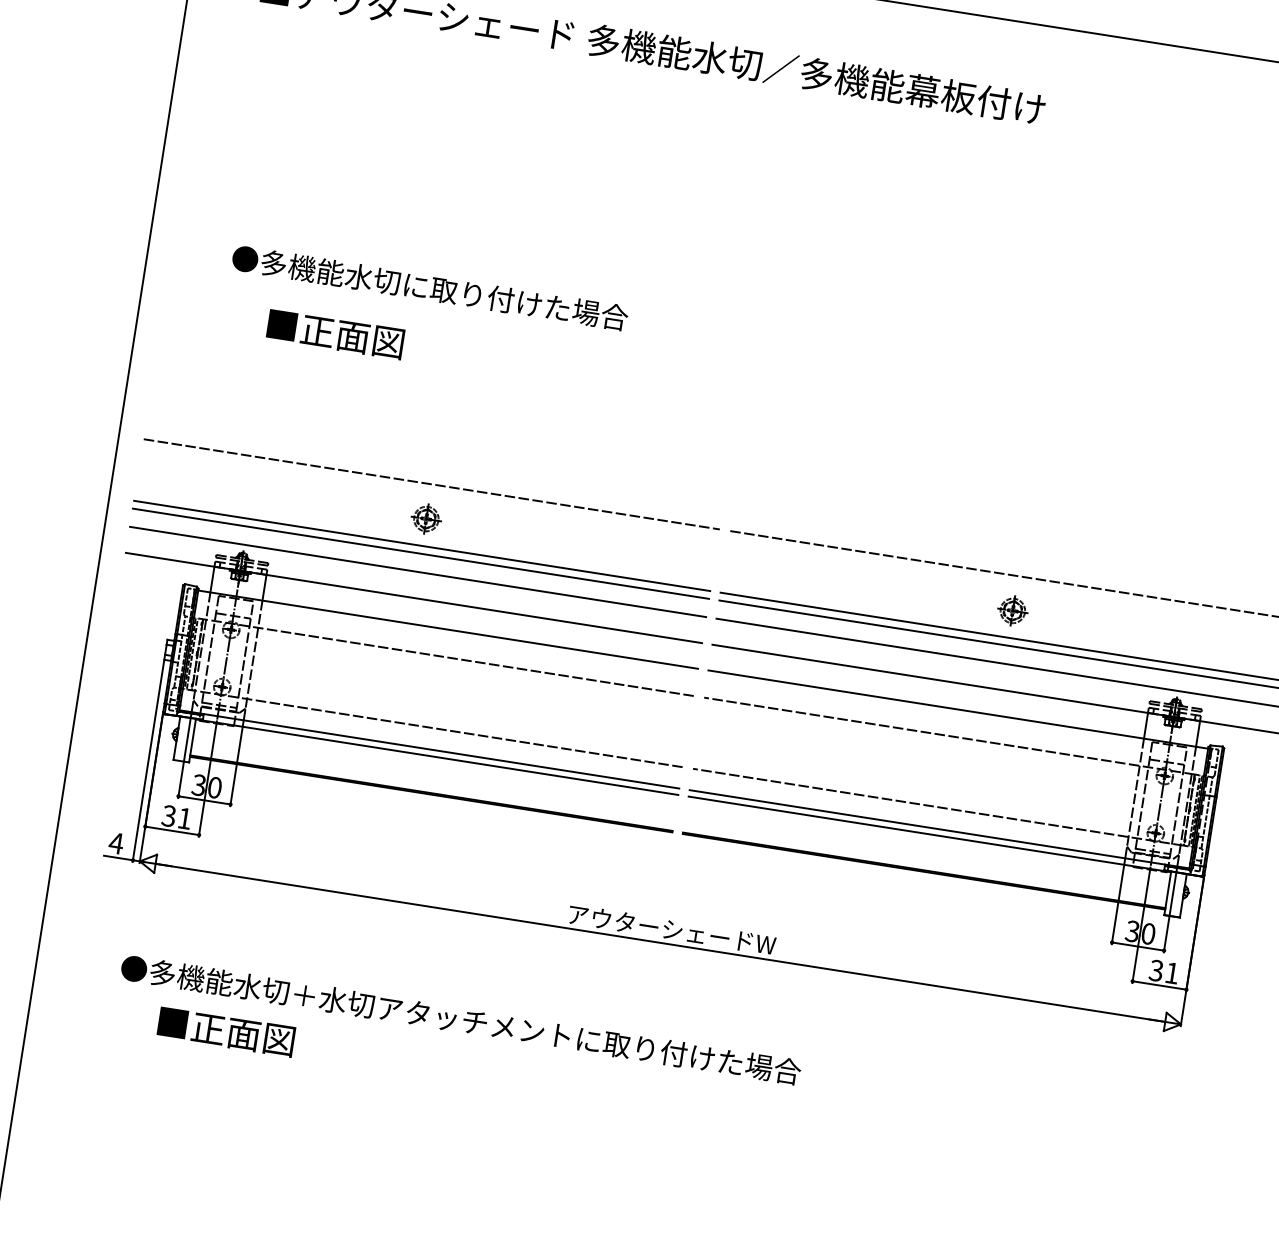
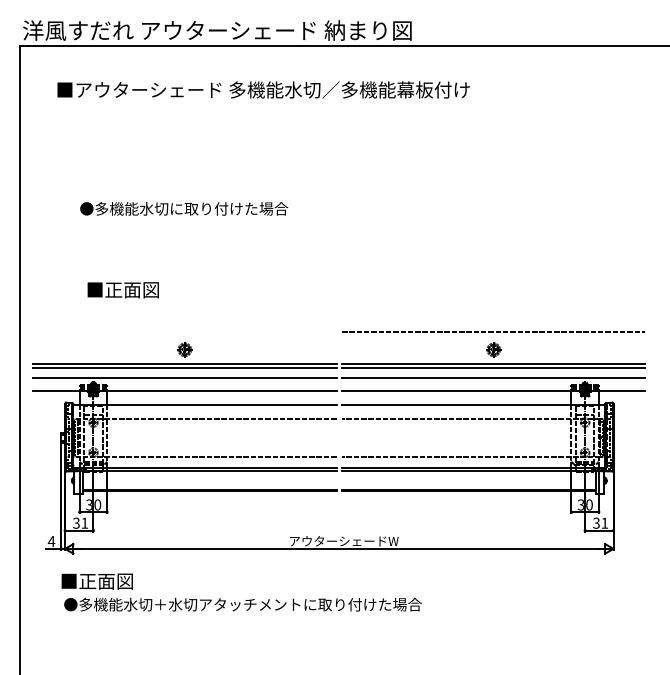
text: (430, 287) -> (184, 208), moved
text: (333, 334) -> (122, 290), moved
line: (431, 484) -> (184, 331), removed
text: (224, 1031) -> (96, 581), moved

